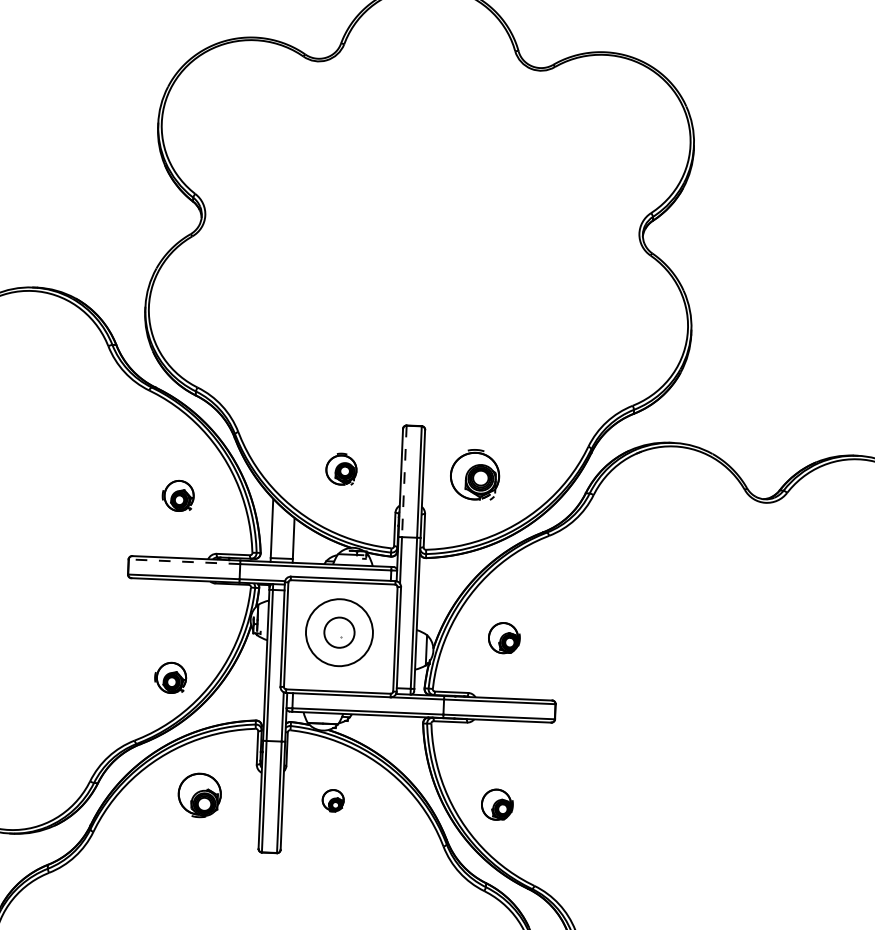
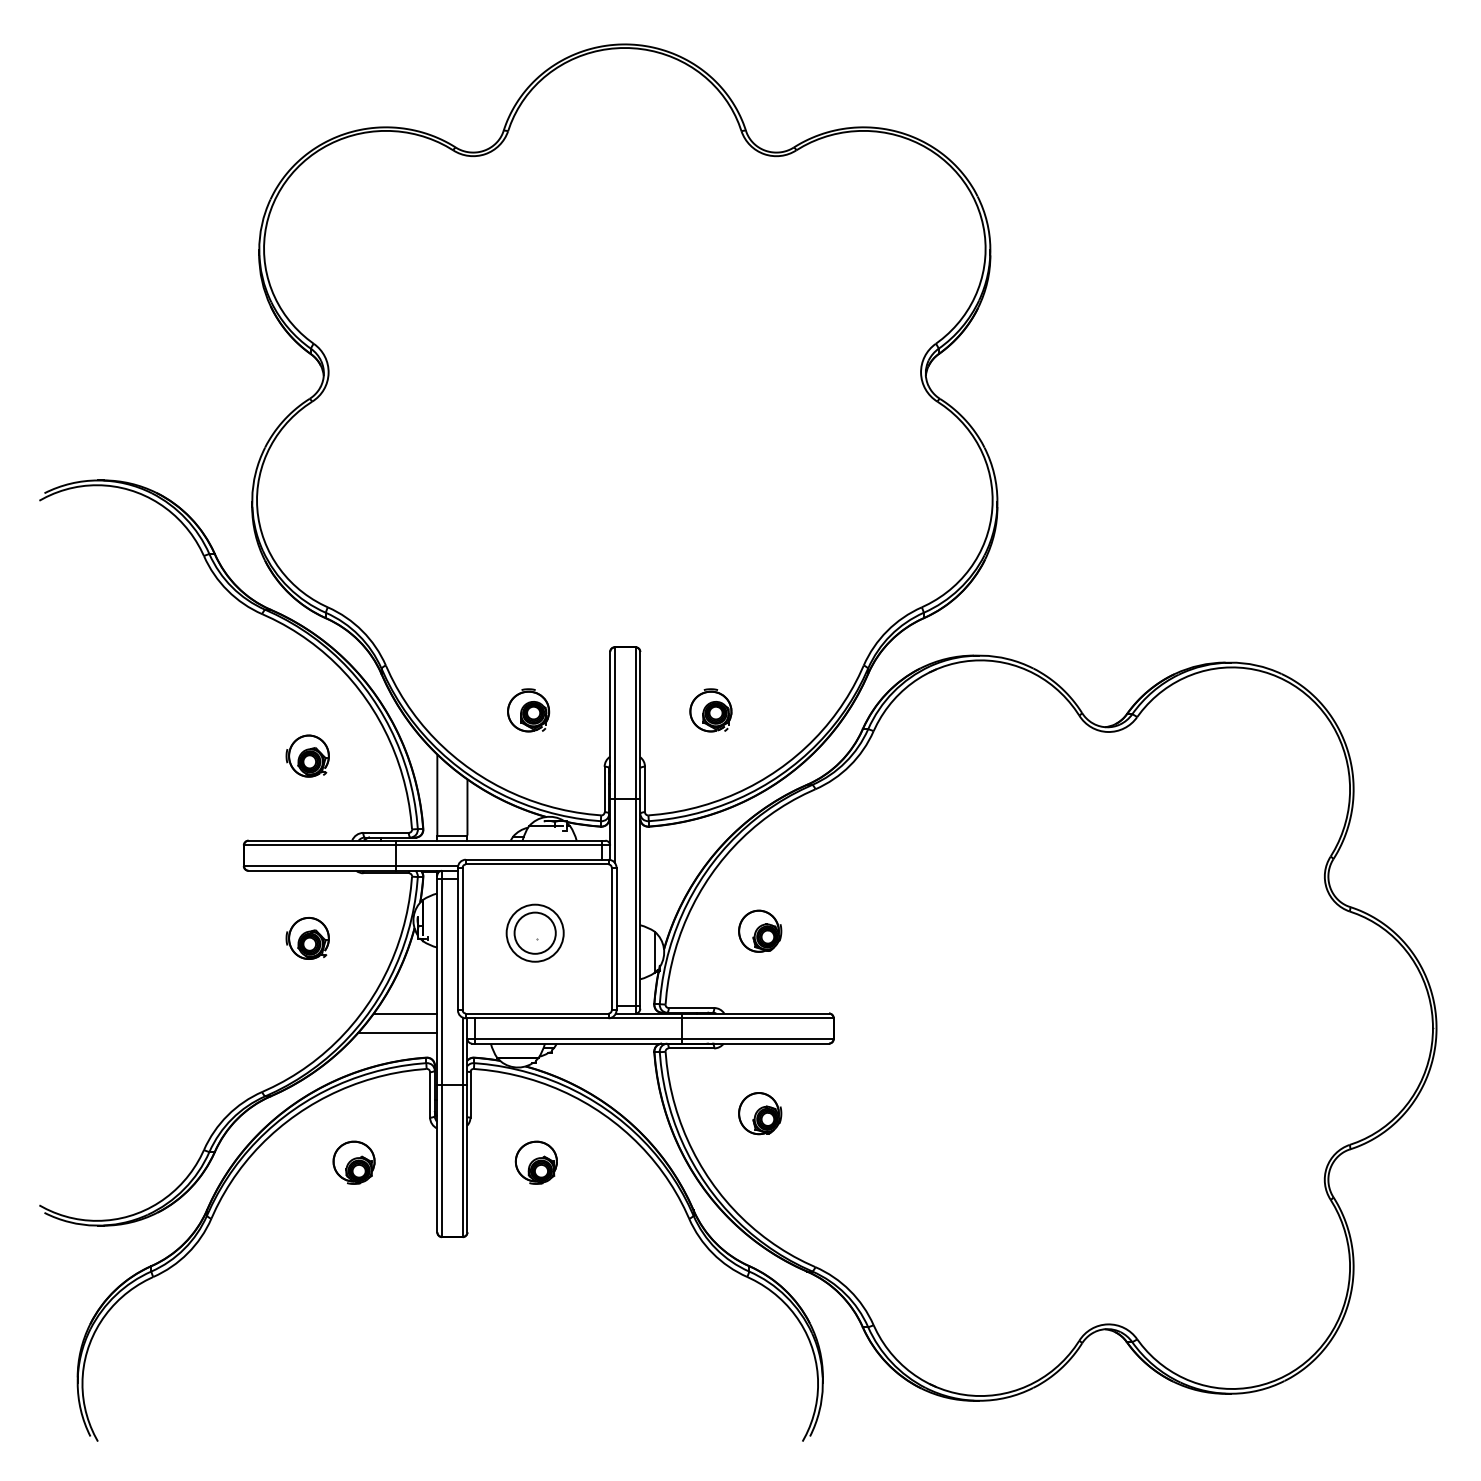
part: (474, 474) -> (710, 710), size x0.62
line: (404, 481) -> (614, 723), dashed -> solid
line: (184, 561) -> (319, 845), dashed -> solid
circle: (338, 632) -> (534, 932), size x0.62
part: (170, 677) -> (307, 938), moved
line: (241, 687) -> (405, 1013), added
line: (235, 701) -> (397, 1033), added
part: (199, 795) -> (353, 1162), size x0.71
part: (332, 800) -> (535, 1162), size x1.43
part: (497, 804) -> (760, 1113), moved

